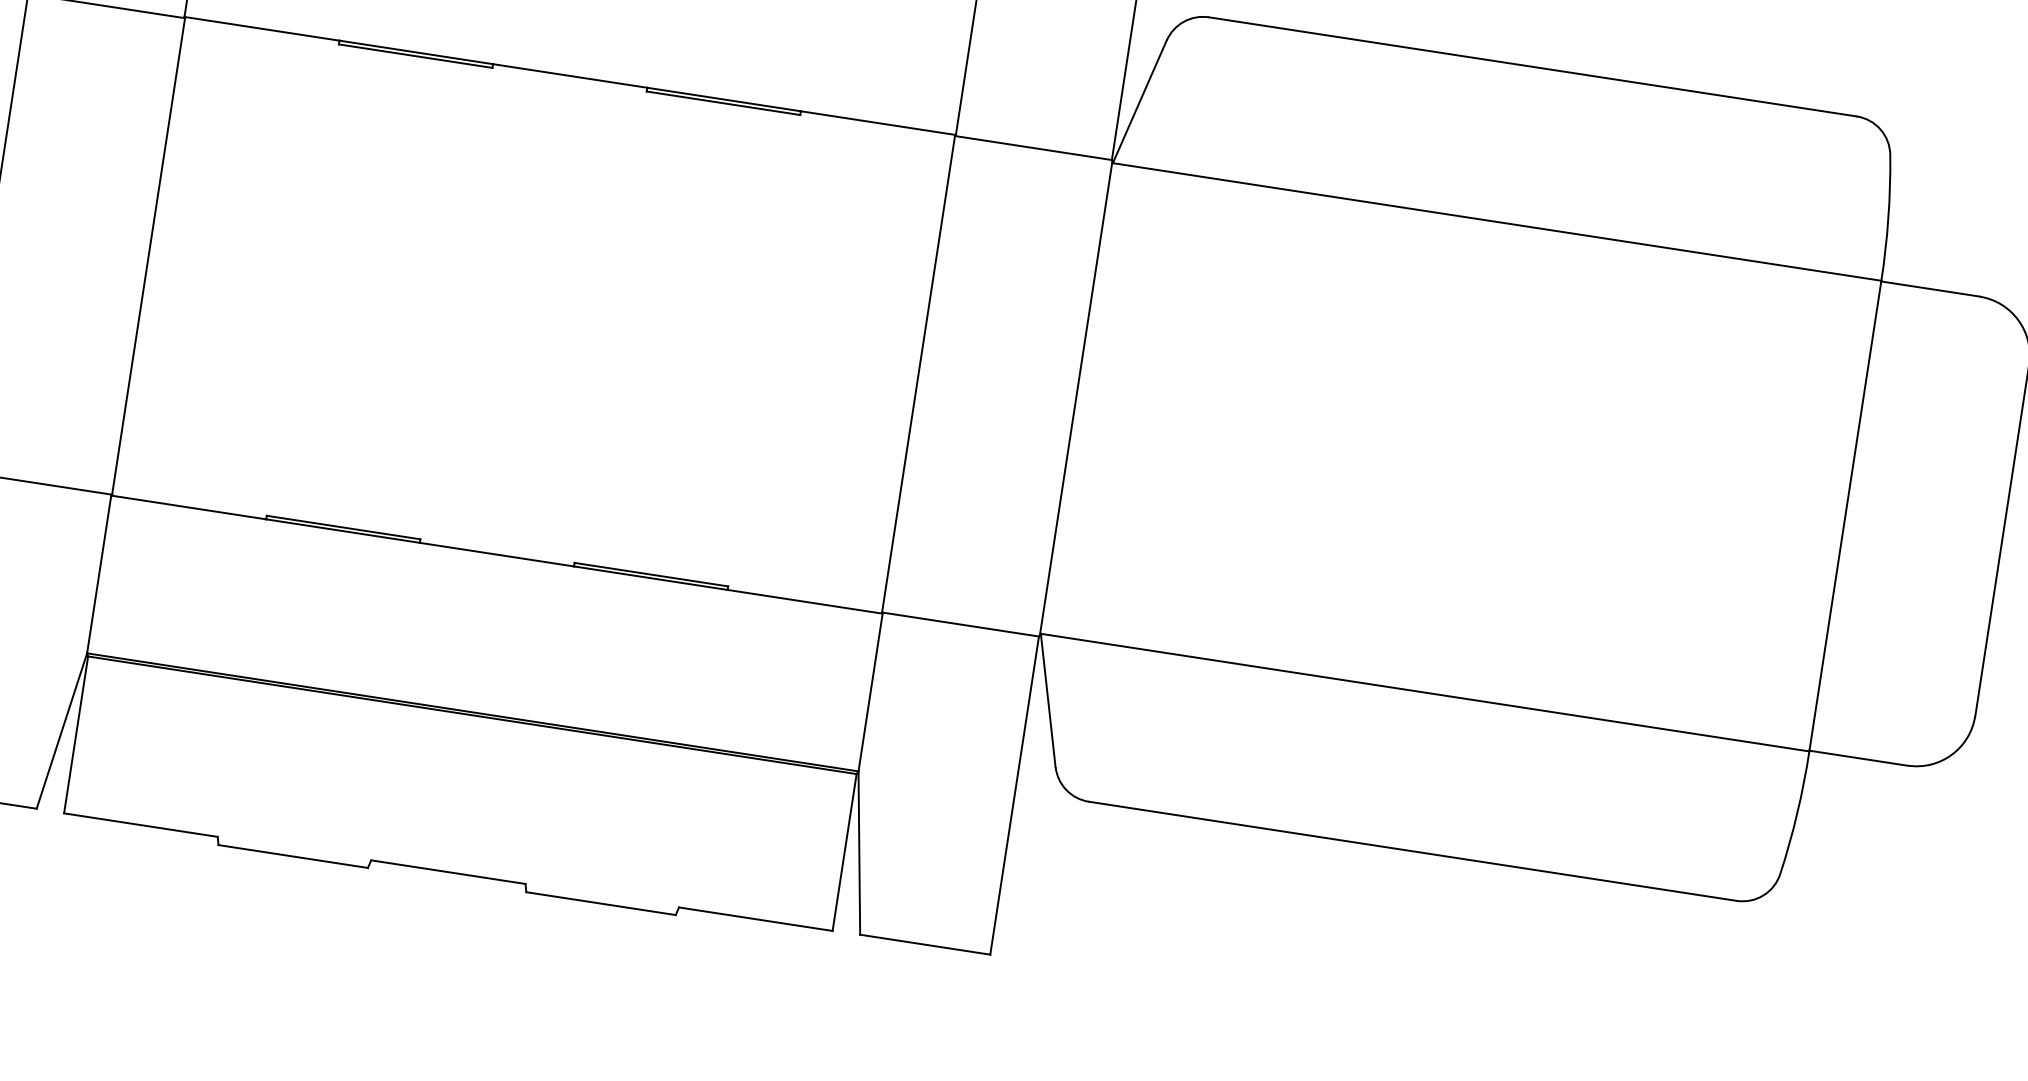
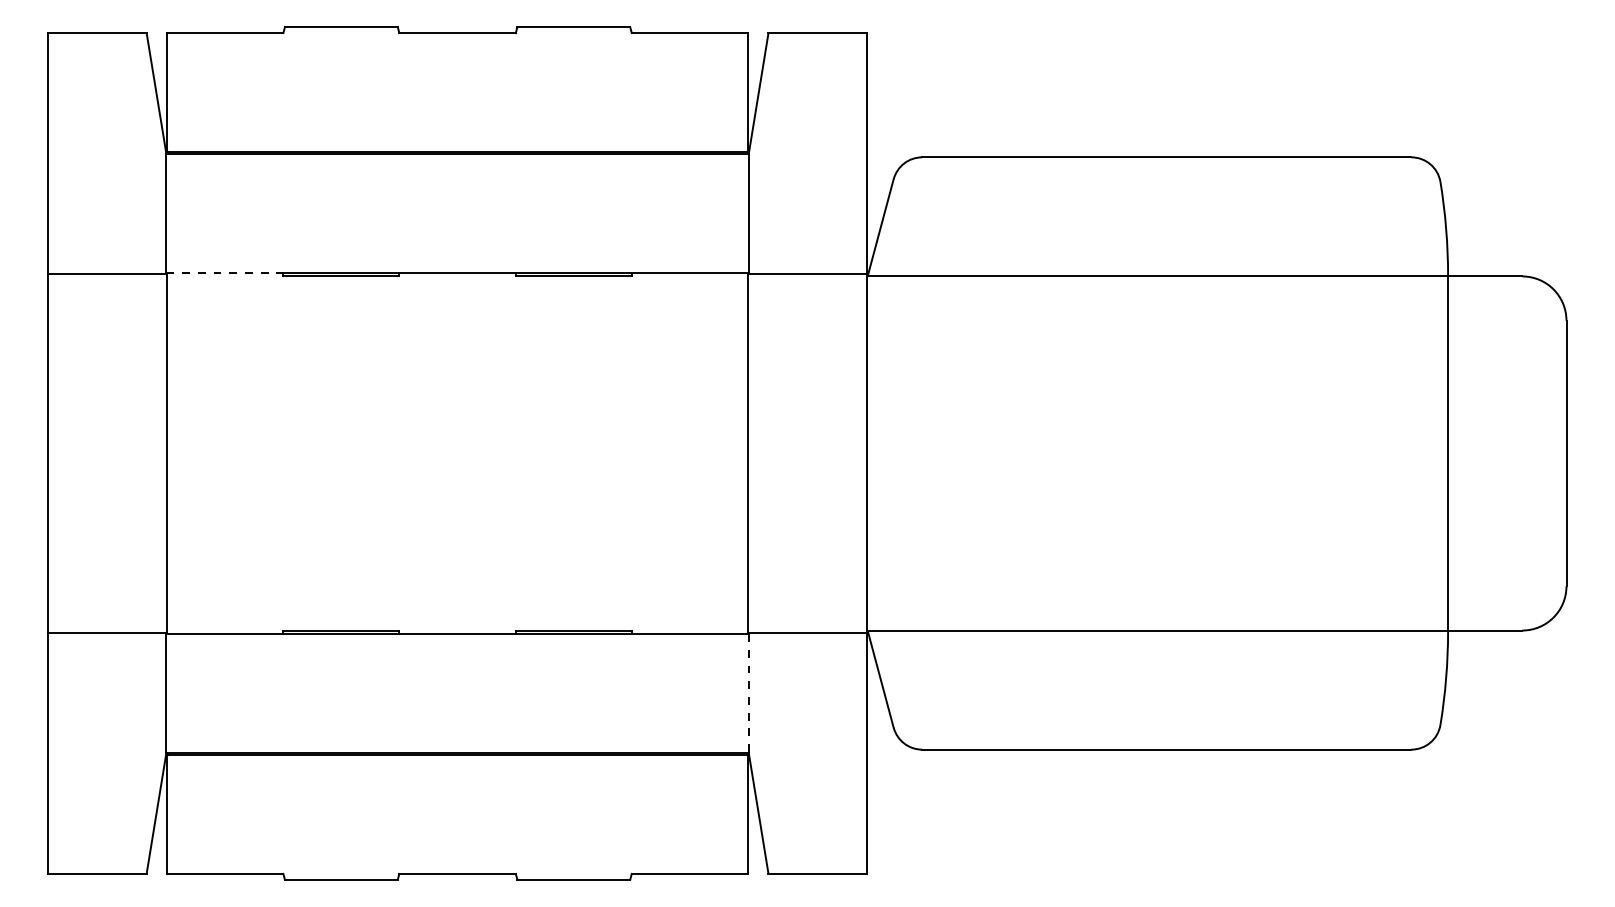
line: (261, 28) -> (224, 272), solid -> dashed
line: (870, 692) -> (748, 693), solid -> dashed

